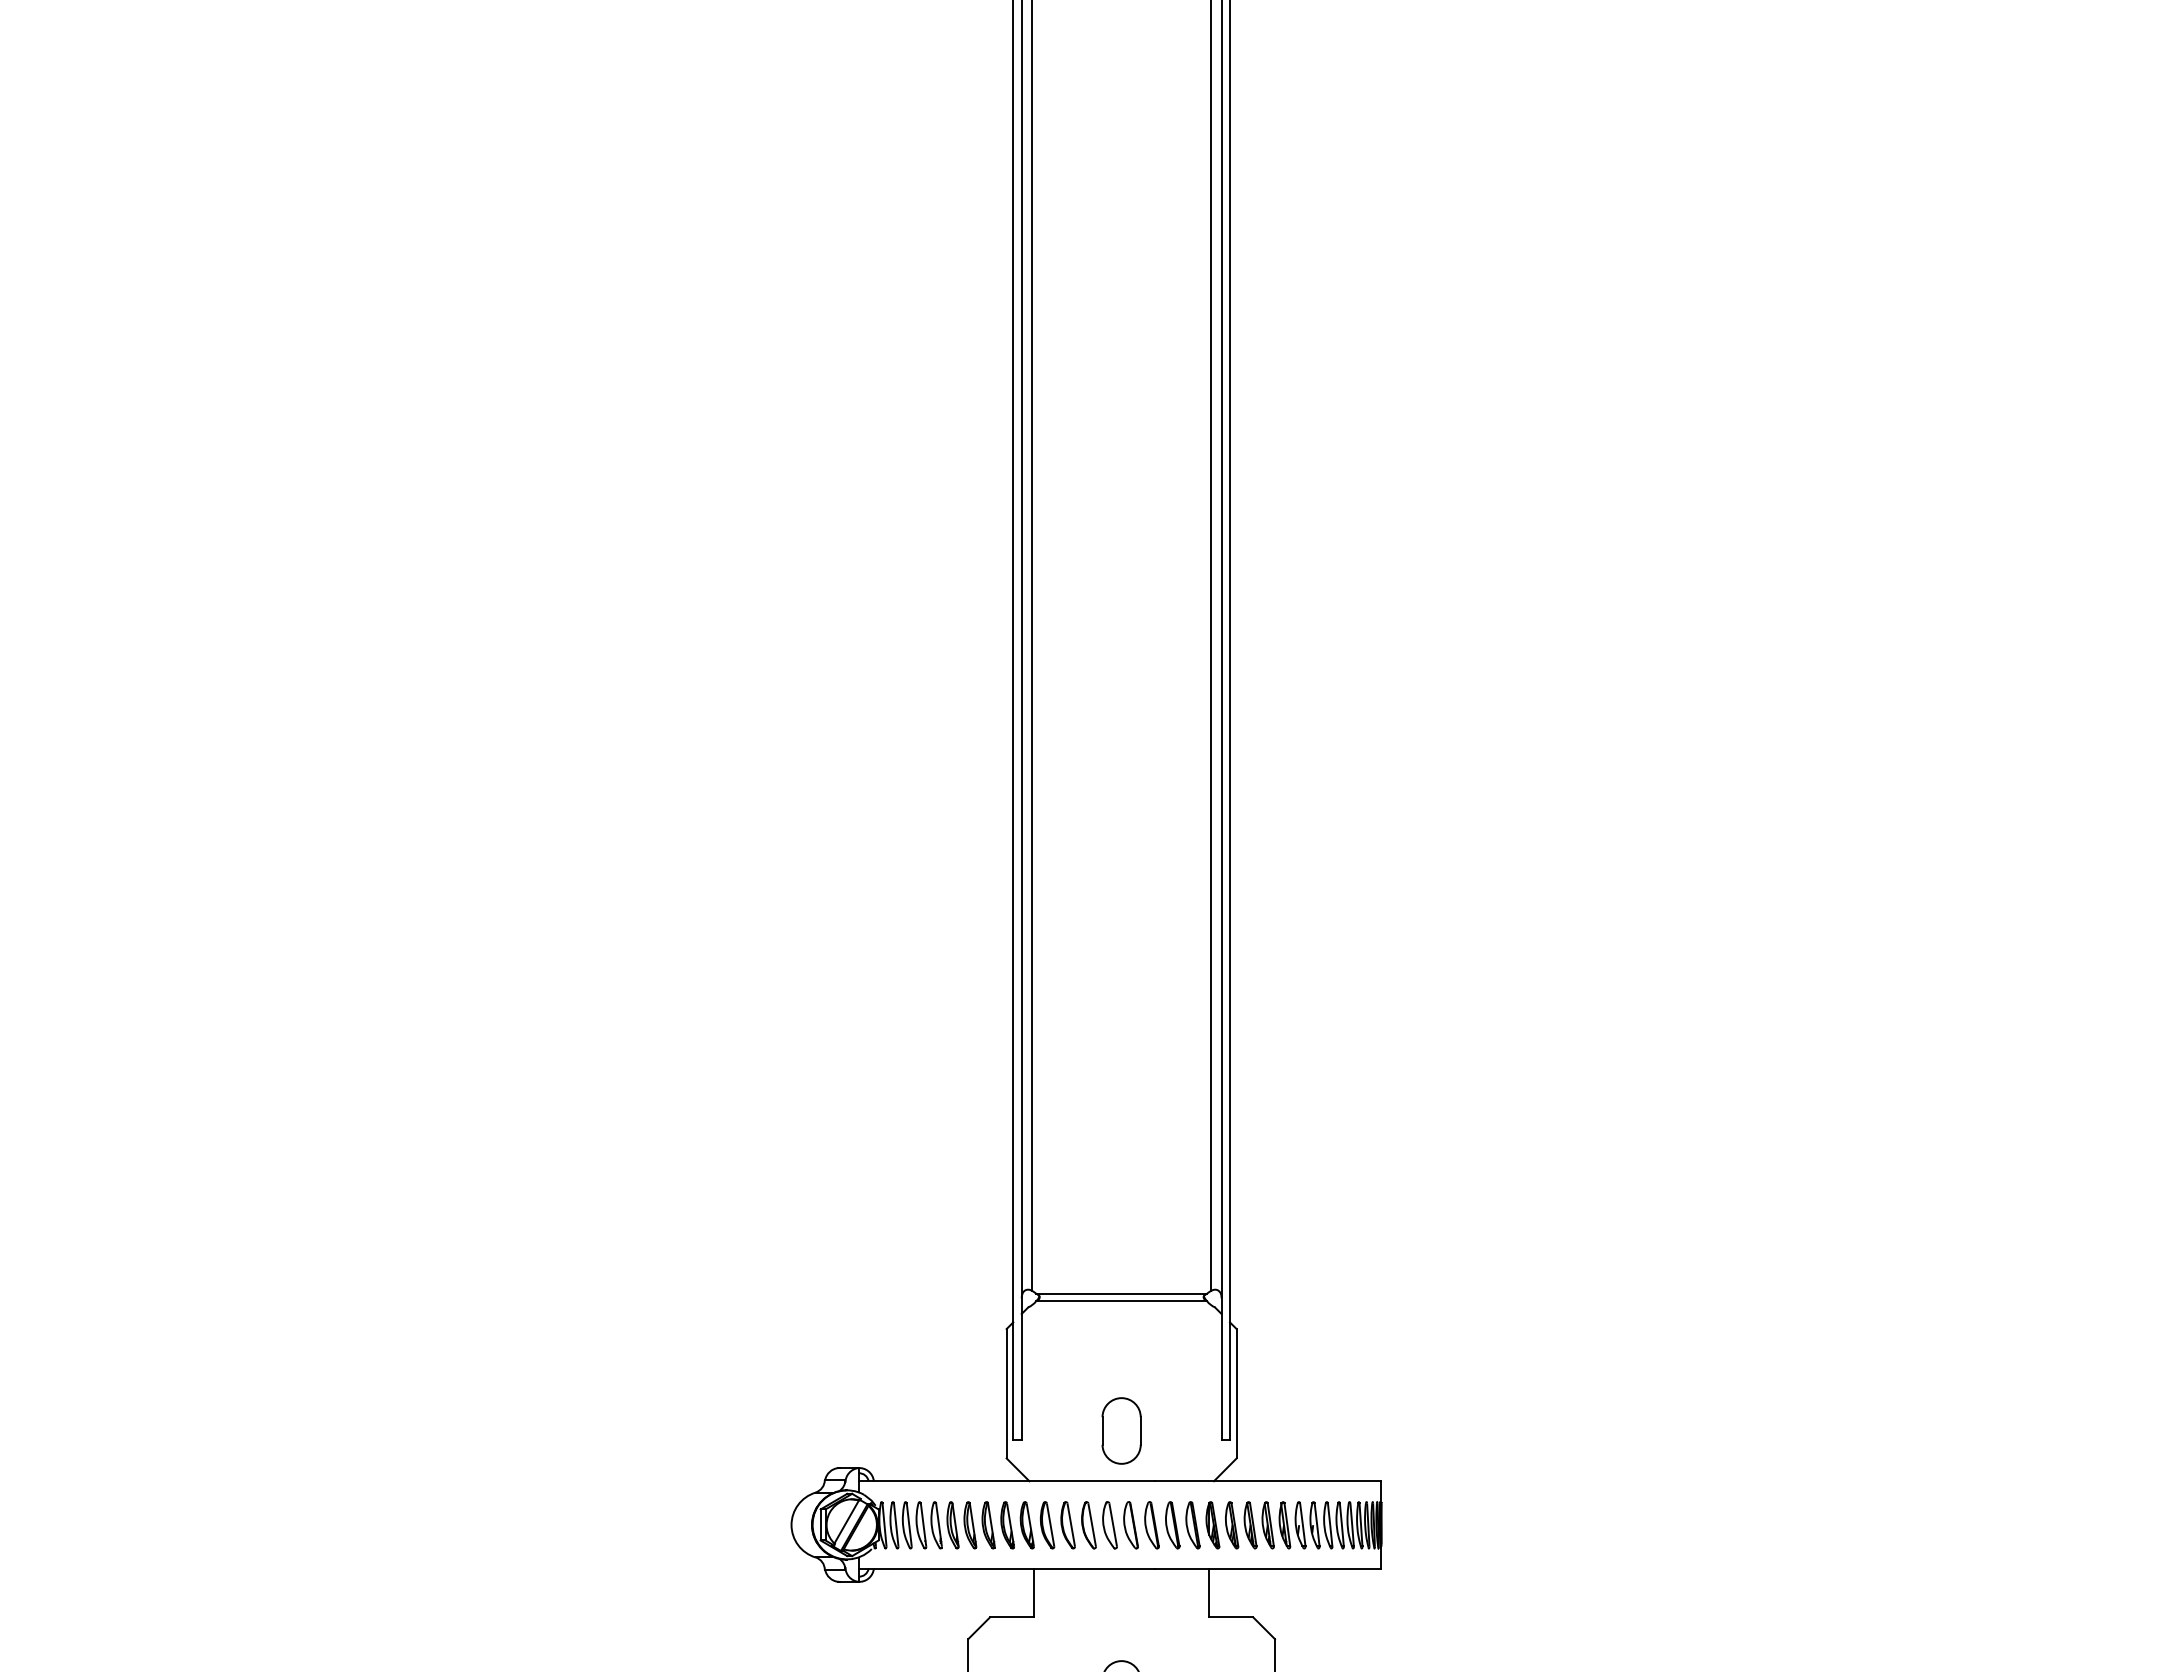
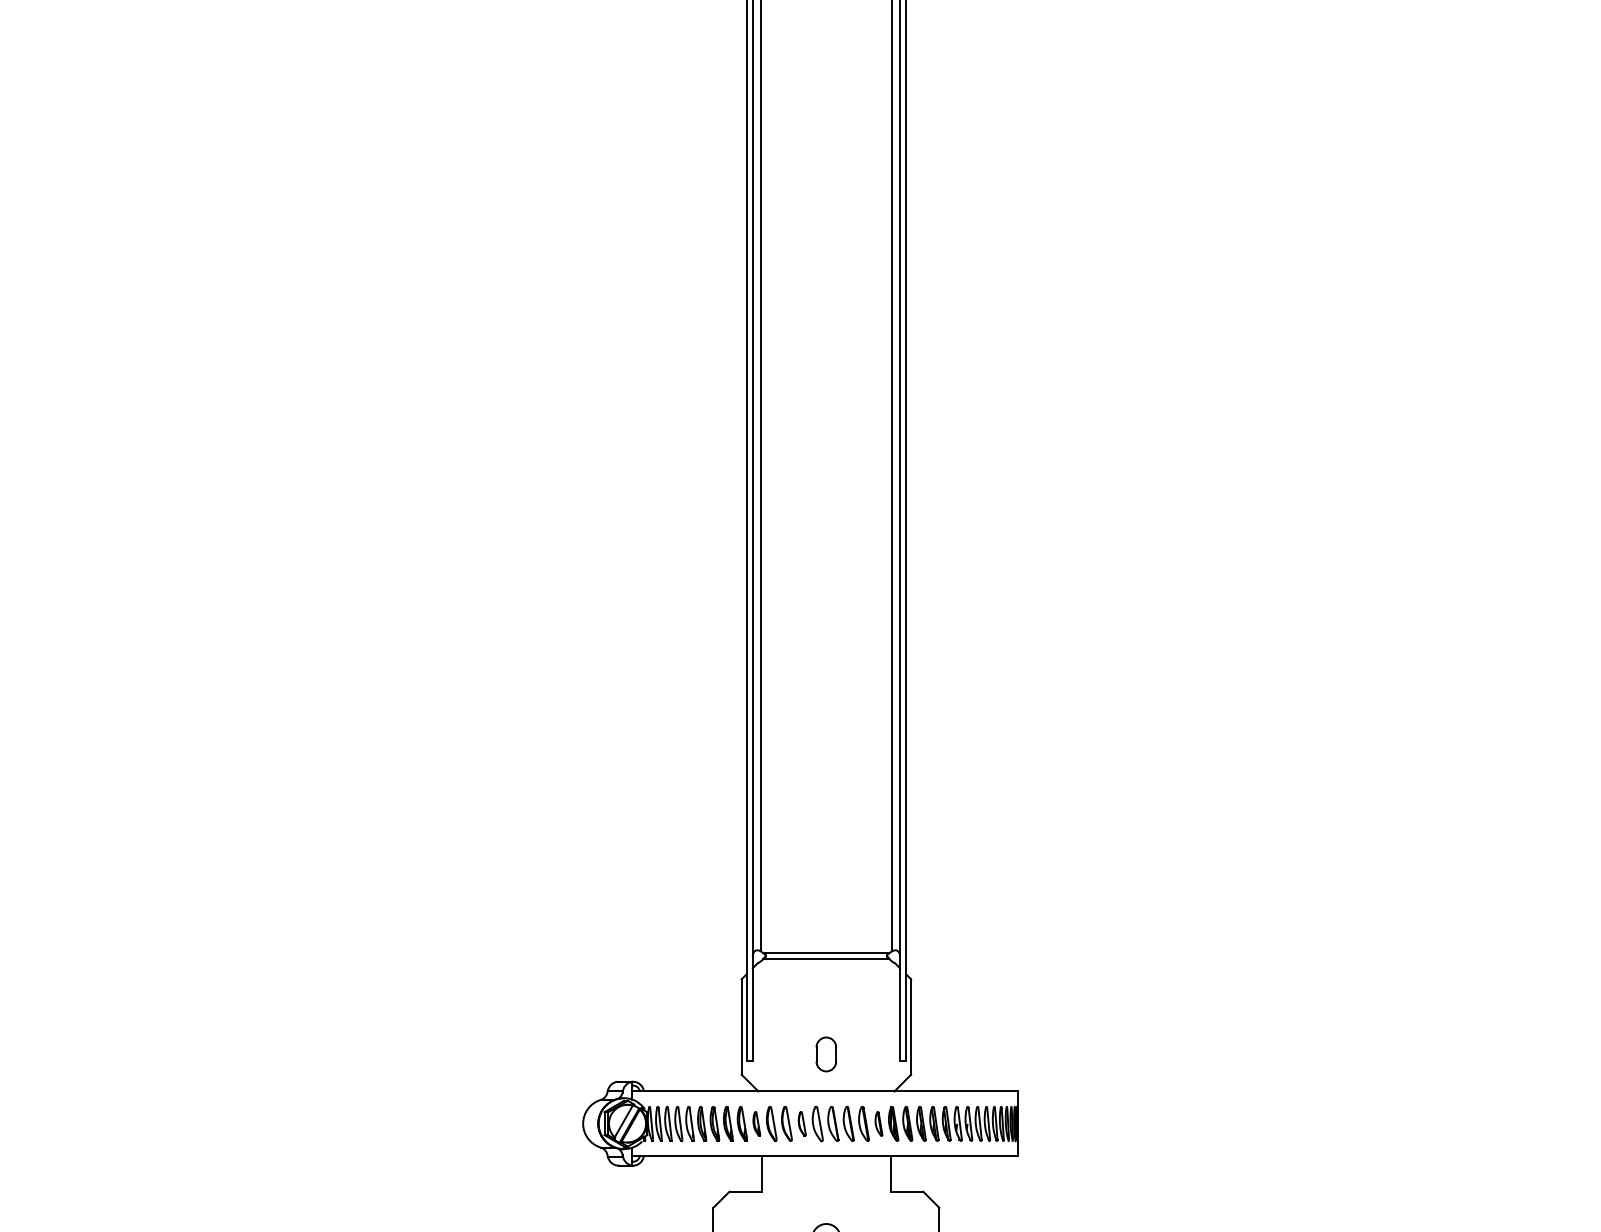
part: (1121, 1430) -> (826, 1054), size x0.7
part: (1026, 1525) -> (756, 1124), size x0.7
part: (1088, 1525) -> (801, 1124), size x0.7
part: (1192, 1525) -> (878, 1124), size x0.7

